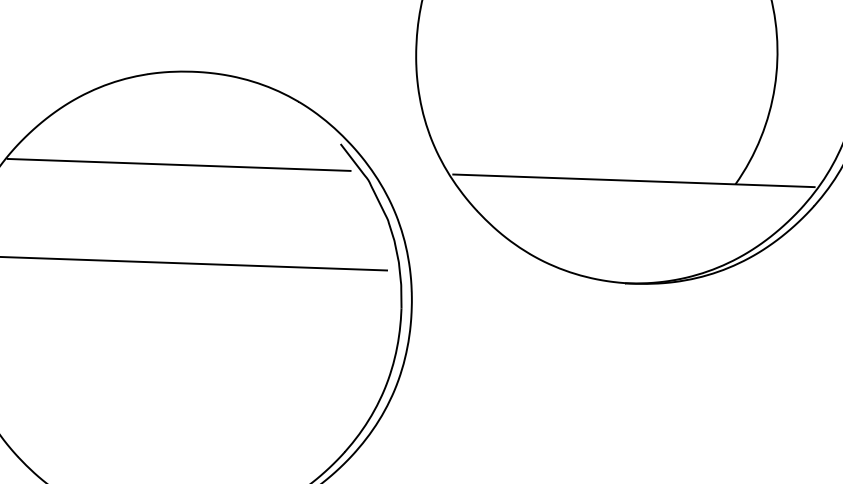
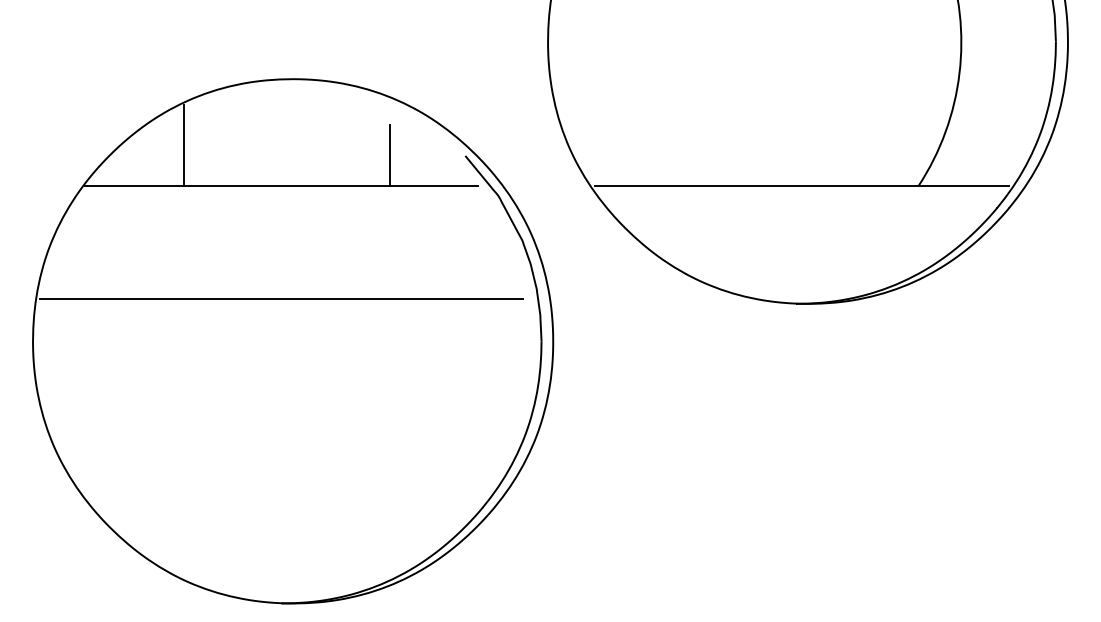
line: (95, 126) -> (184, 145), added
line: (275, 141) -> (390, 155), added

